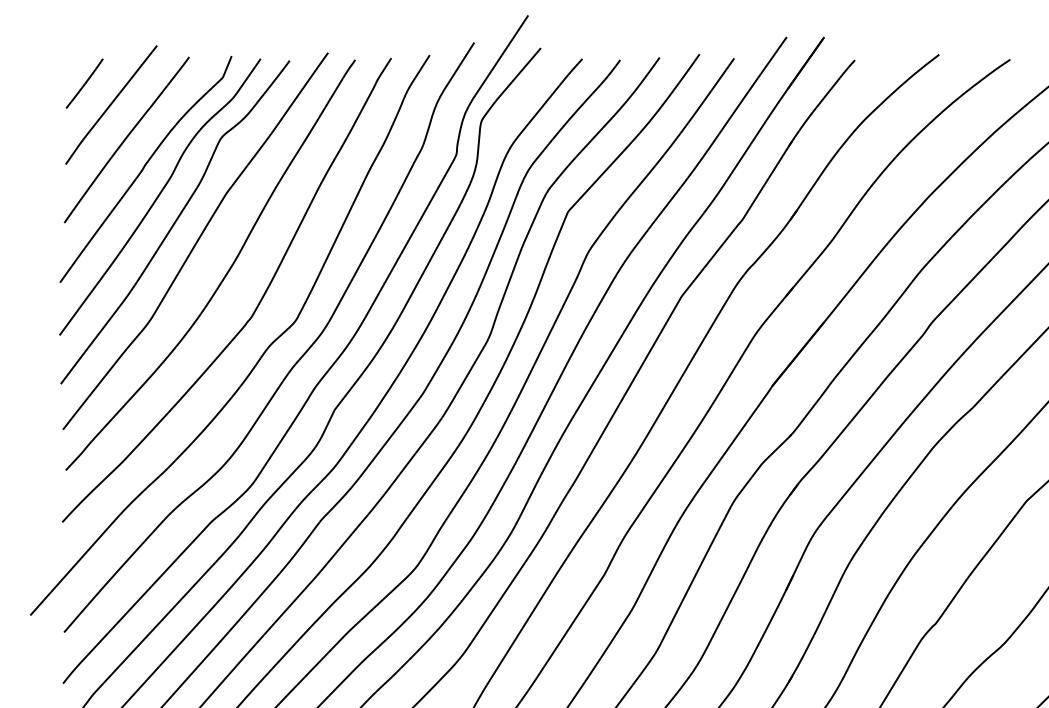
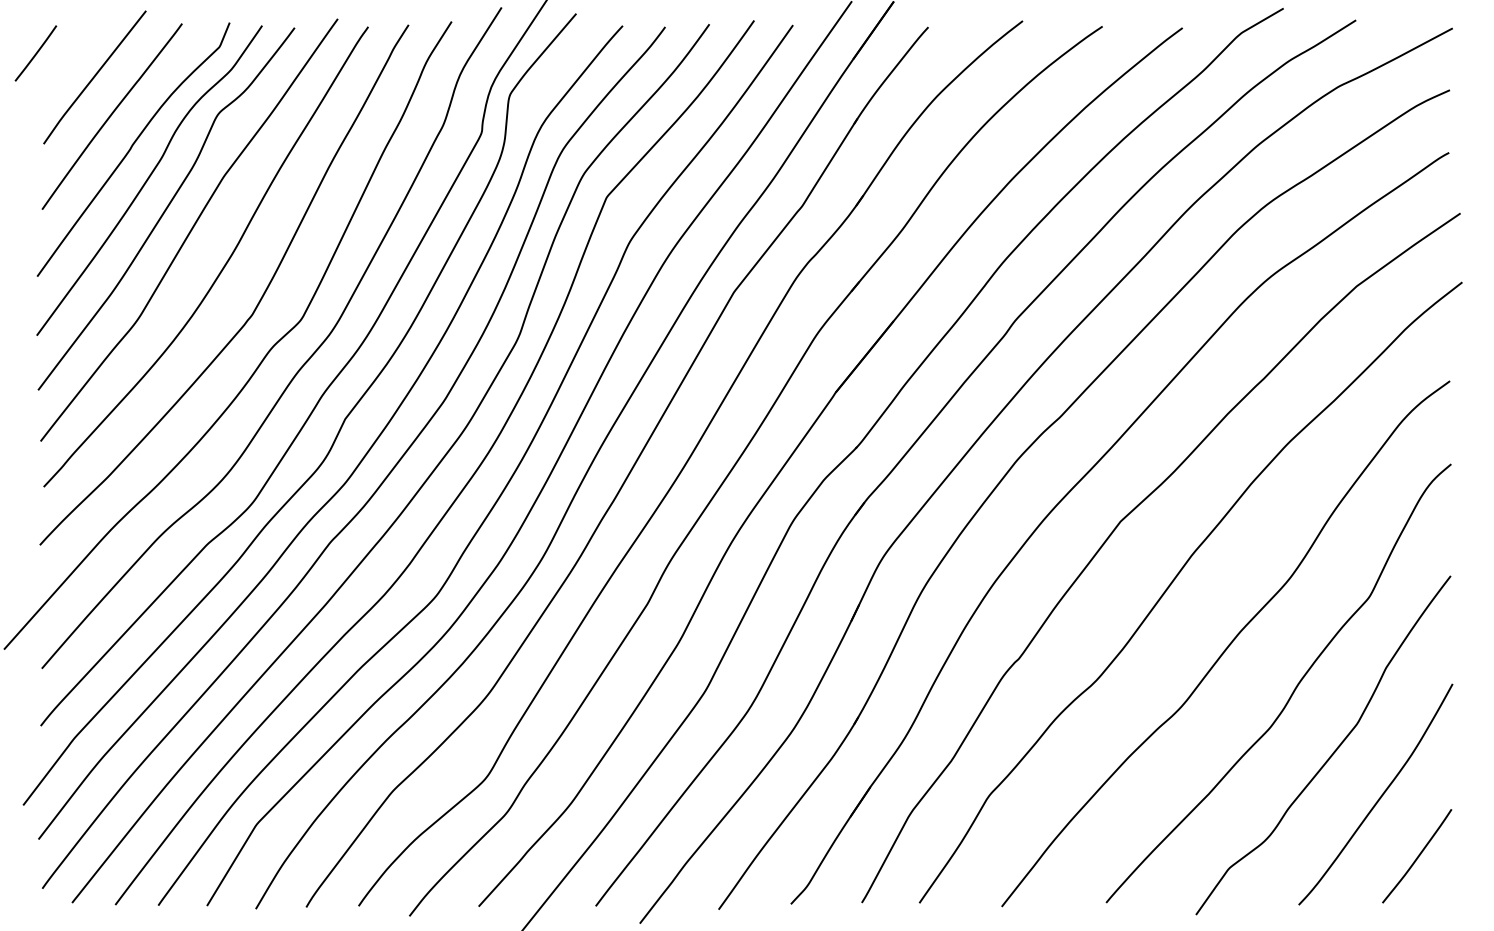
line: (84, 83) -> (35, 53), moved

